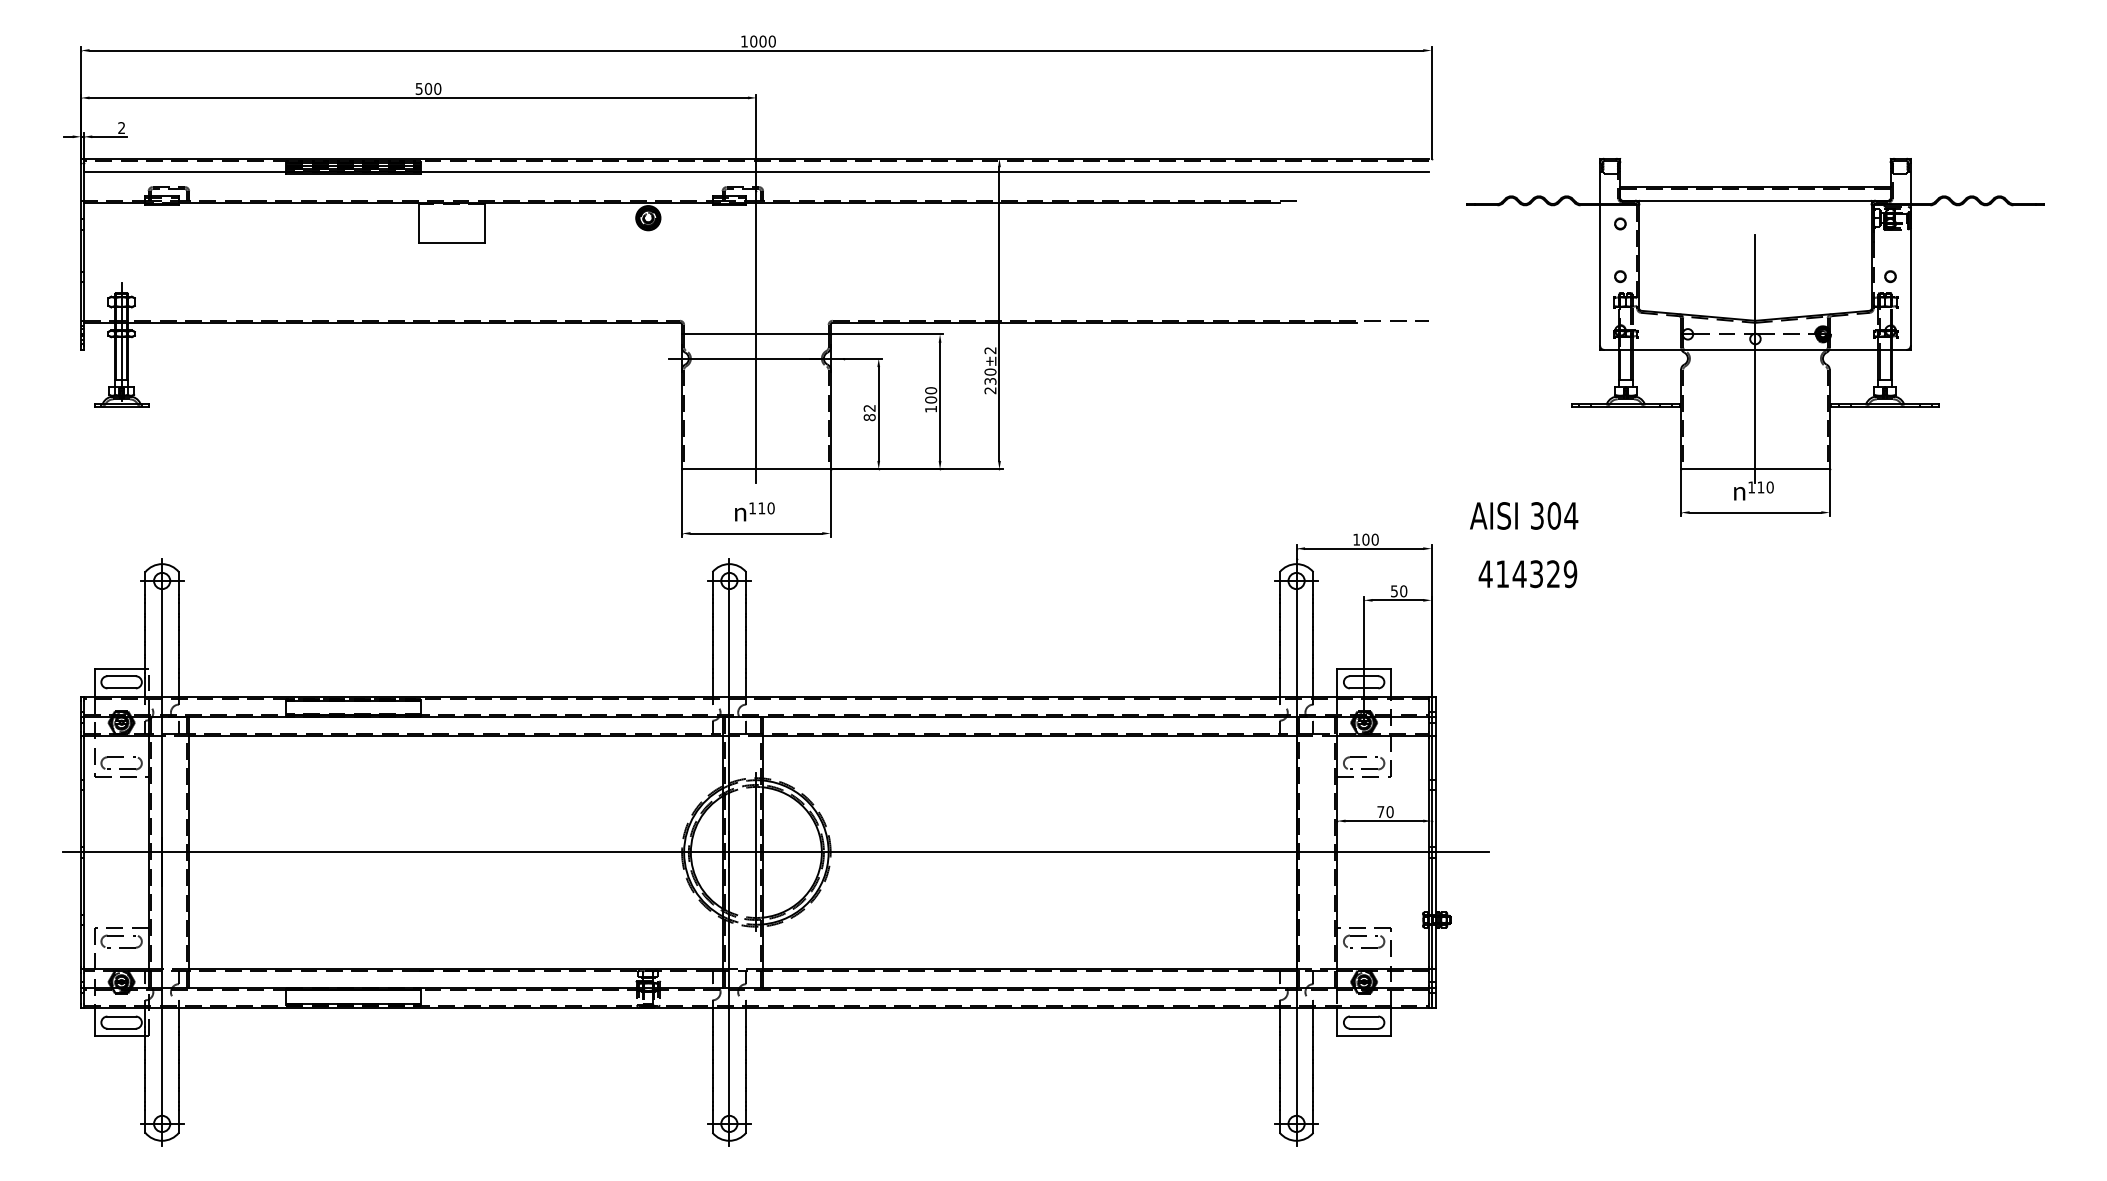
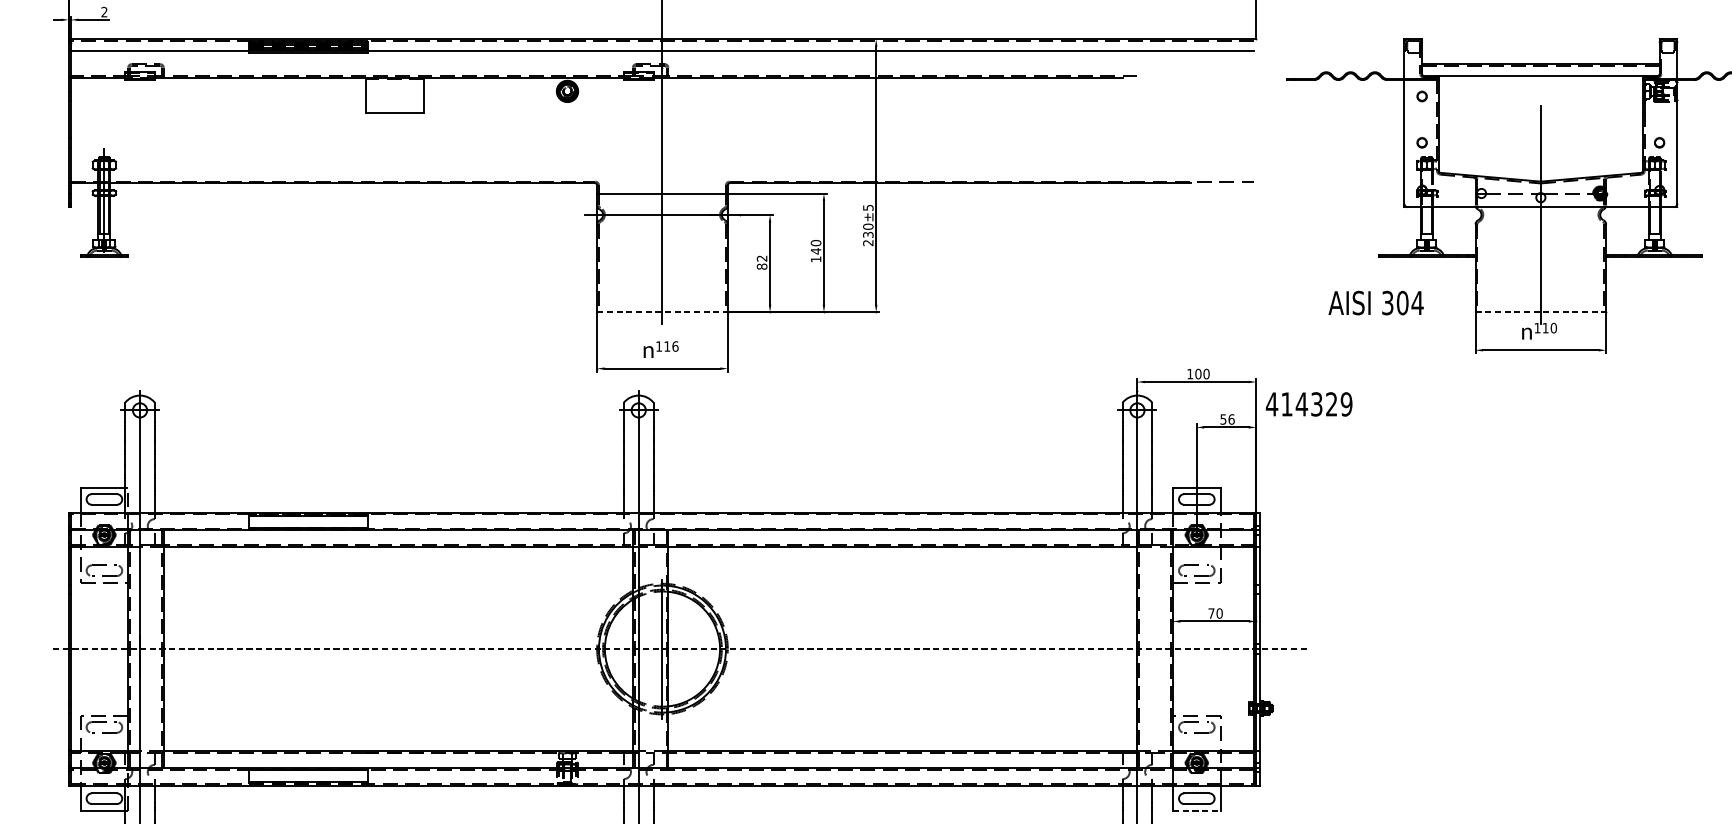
text: (990, 350) -> (868, 207), ±2 -> ±5
text: (931, 399) -> (816, 250), 100 -> 140
line: (756, 469) -> (662, 312), solid -> dashed
line: (1755, 469) -> (1540, 312), solid -> dashed
text: (770, 508) -> (674, 346), 110 -> 116
text: (1524, 515) -> (1376, 302), moved
text: (1527, 574) -> (1308, 404), moved
text: (1403, 590) -> (1231, 418), 50 -> 56
line: (776, 852) -> (680, 649), solid -> dashed
line: (1364, 1036) -> (1197, 810), solid -> dashed

